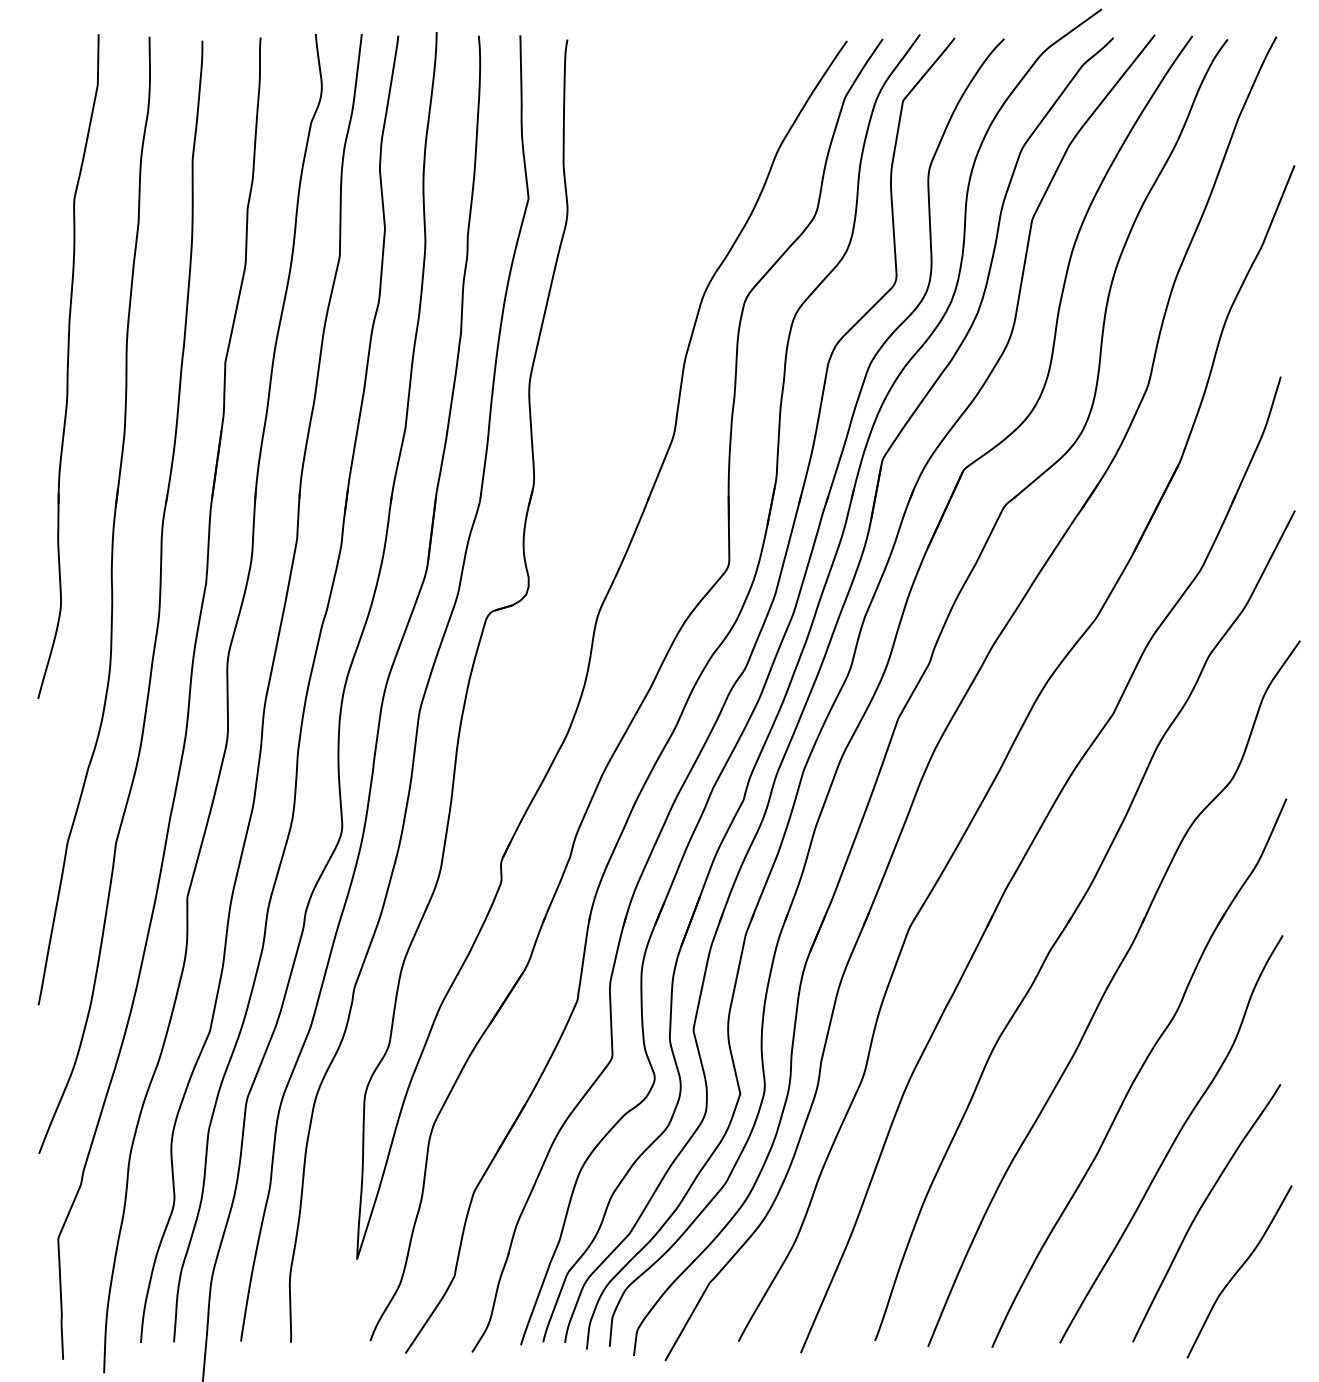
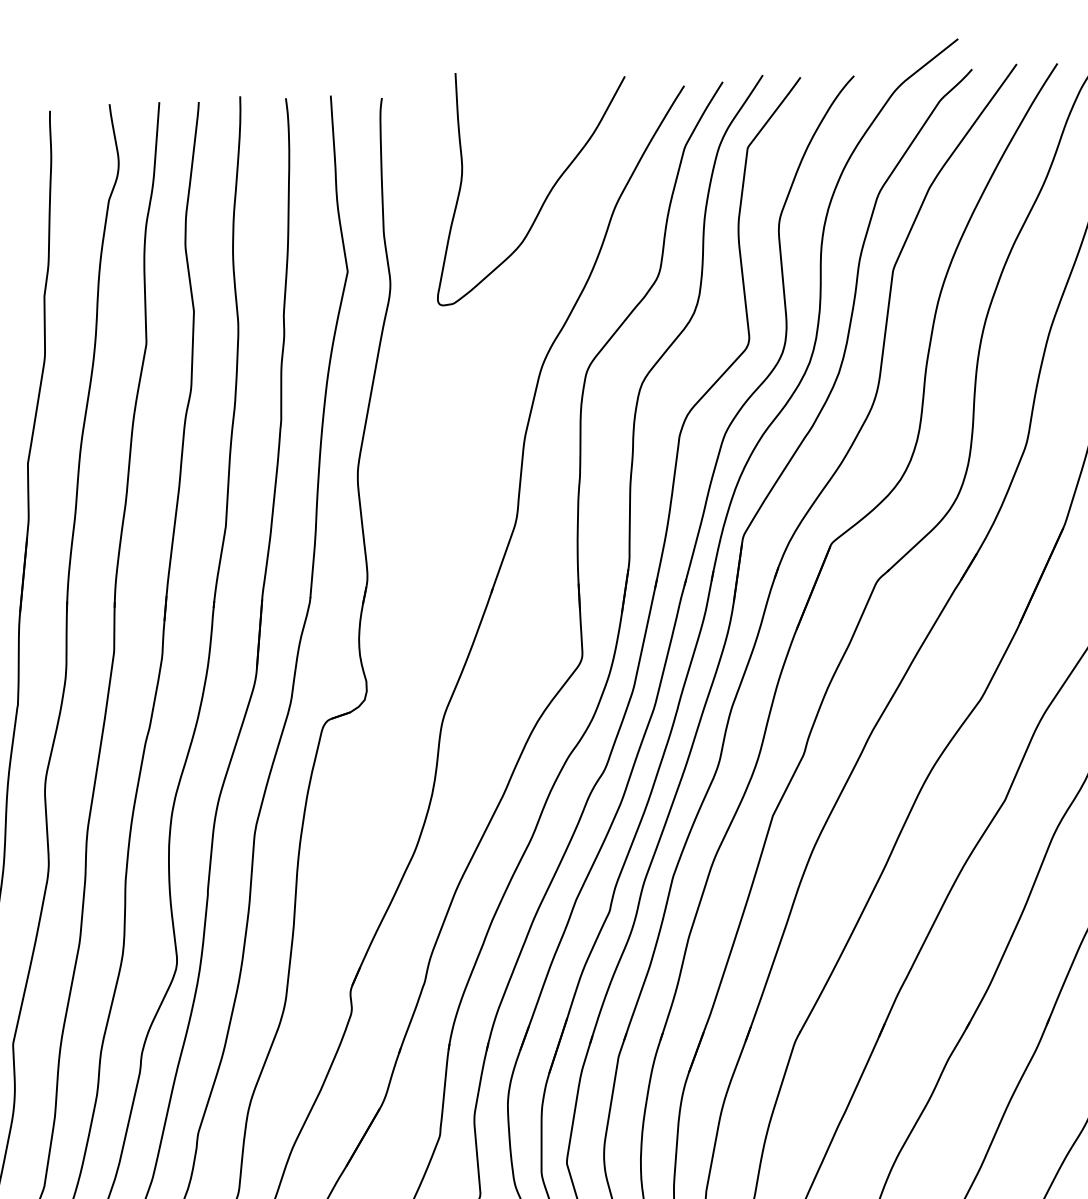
curve: (715, 136) -> (546, 195), added

